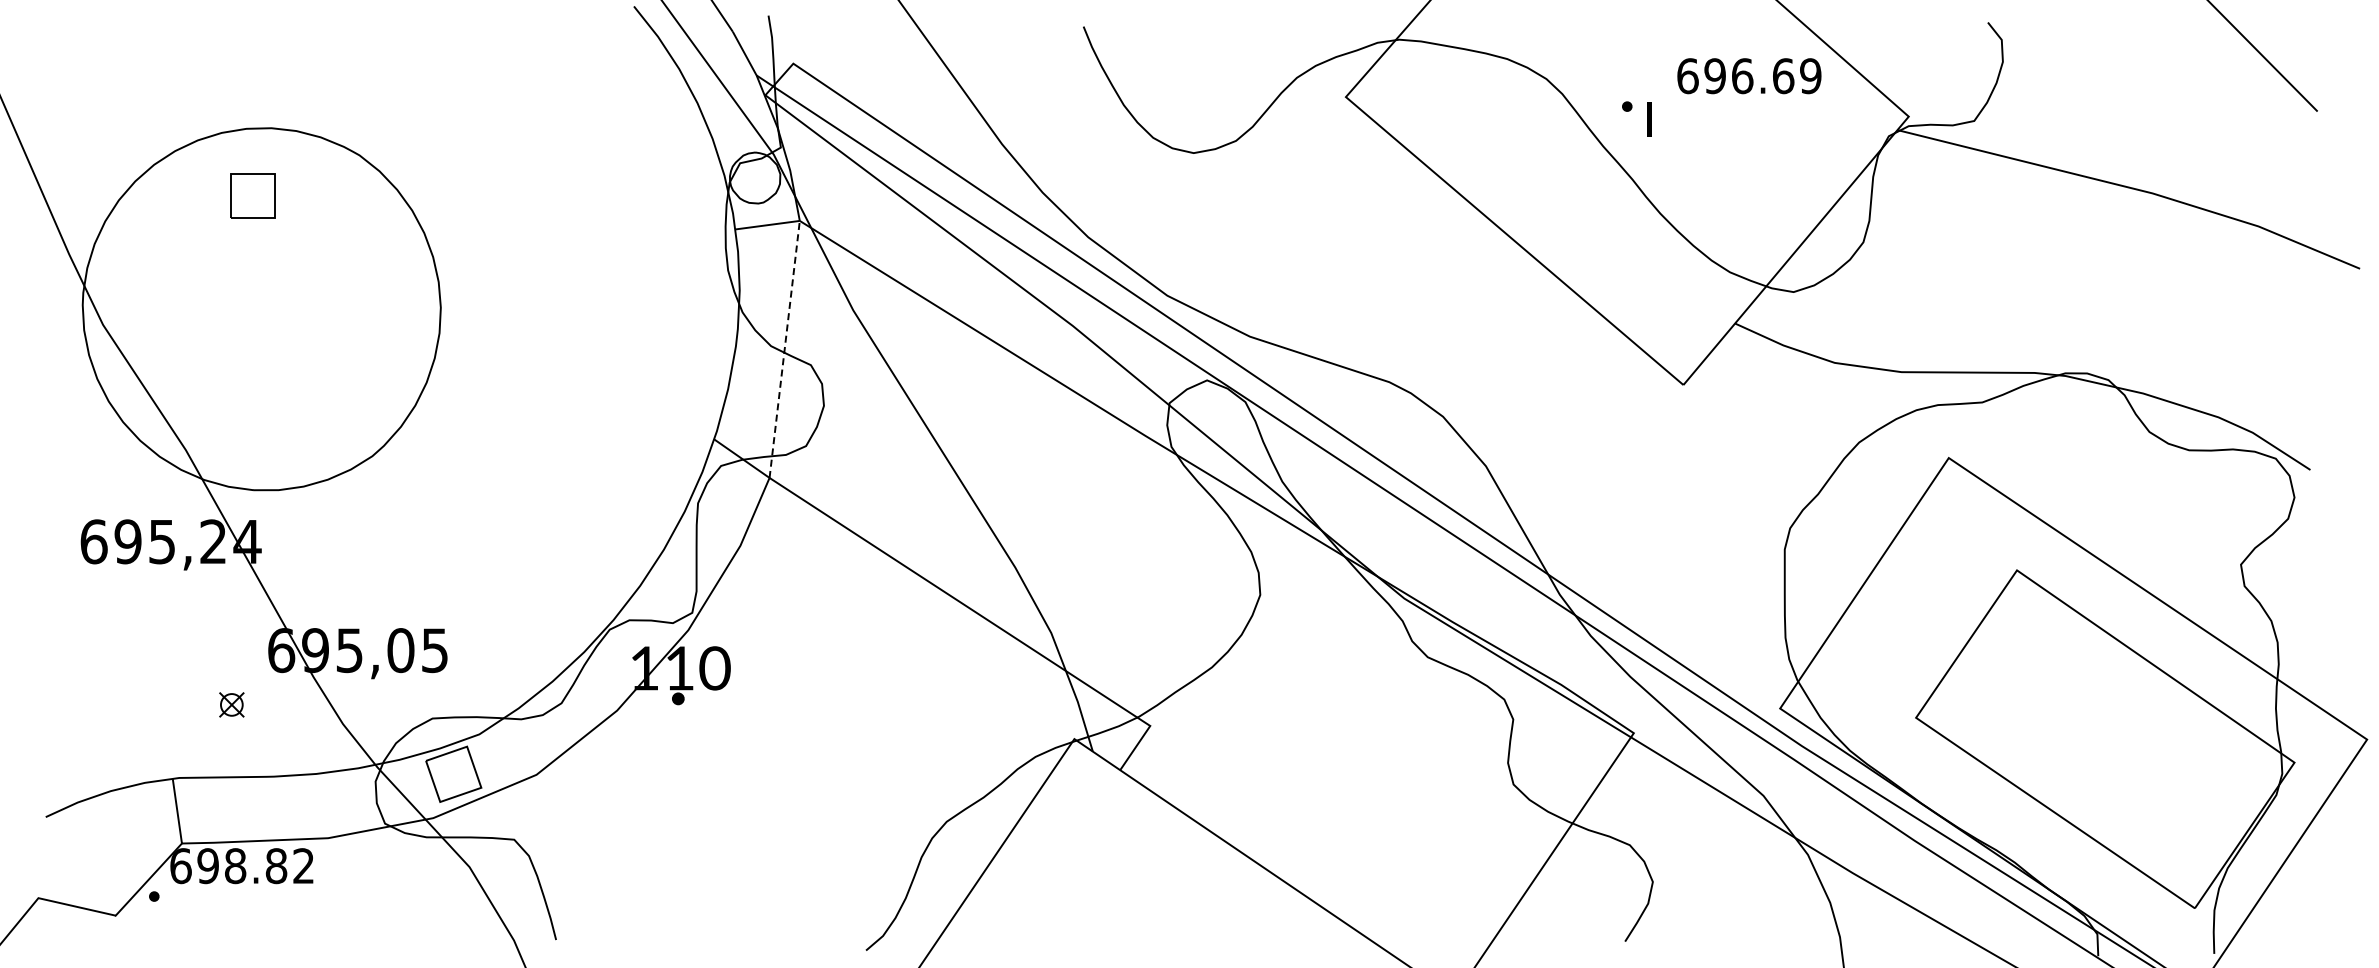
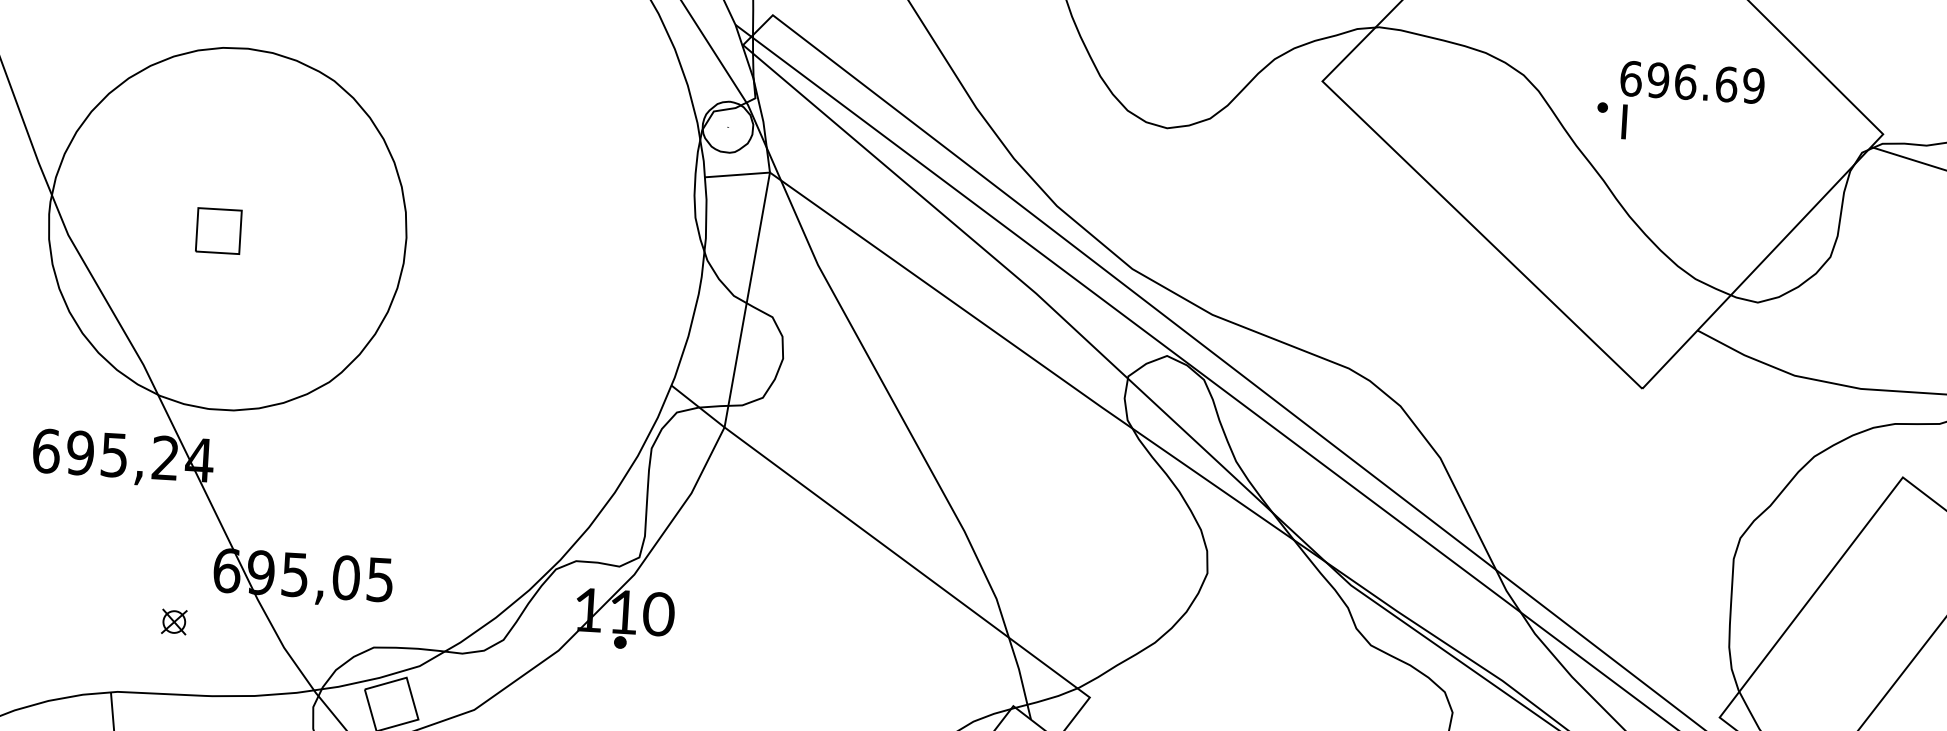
text: (1749, 76) -> (1692, 82), moved
part: (252, 195) -> (218, 230), moved
line: (784, 348) -> (747, 299), dashed -> solid

